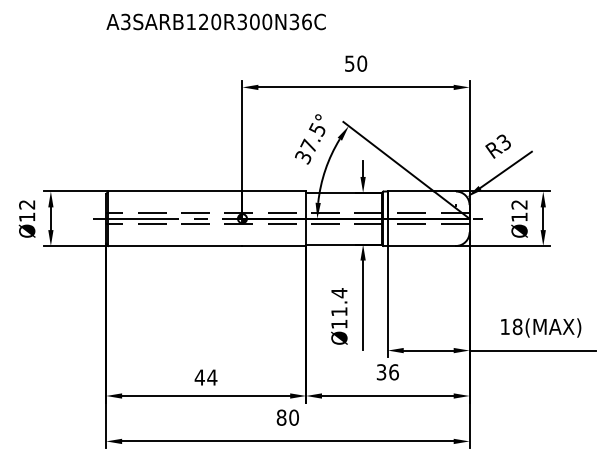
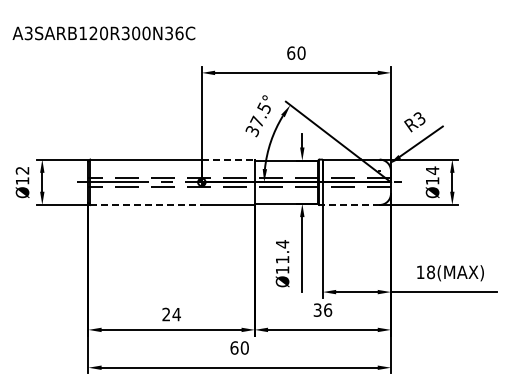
text: (215, 22) -> (103, 33), moved
text: (350, 62) -> (291, 52), 50 -> 60
line: (274, 191) -> (228, 159), solid -> dashed
text: (519, 204) -> (432, 170), Ø12 -> Ø14
line: (176, 245) -> (146, 204), solid -> dashed
line: (420, 245) -> (350, 204), solid -> dashed
text: (200, 377) -> (166, 314), 44 -> 24
text: (281, 417) -> (234, 347), 80 -> 60

